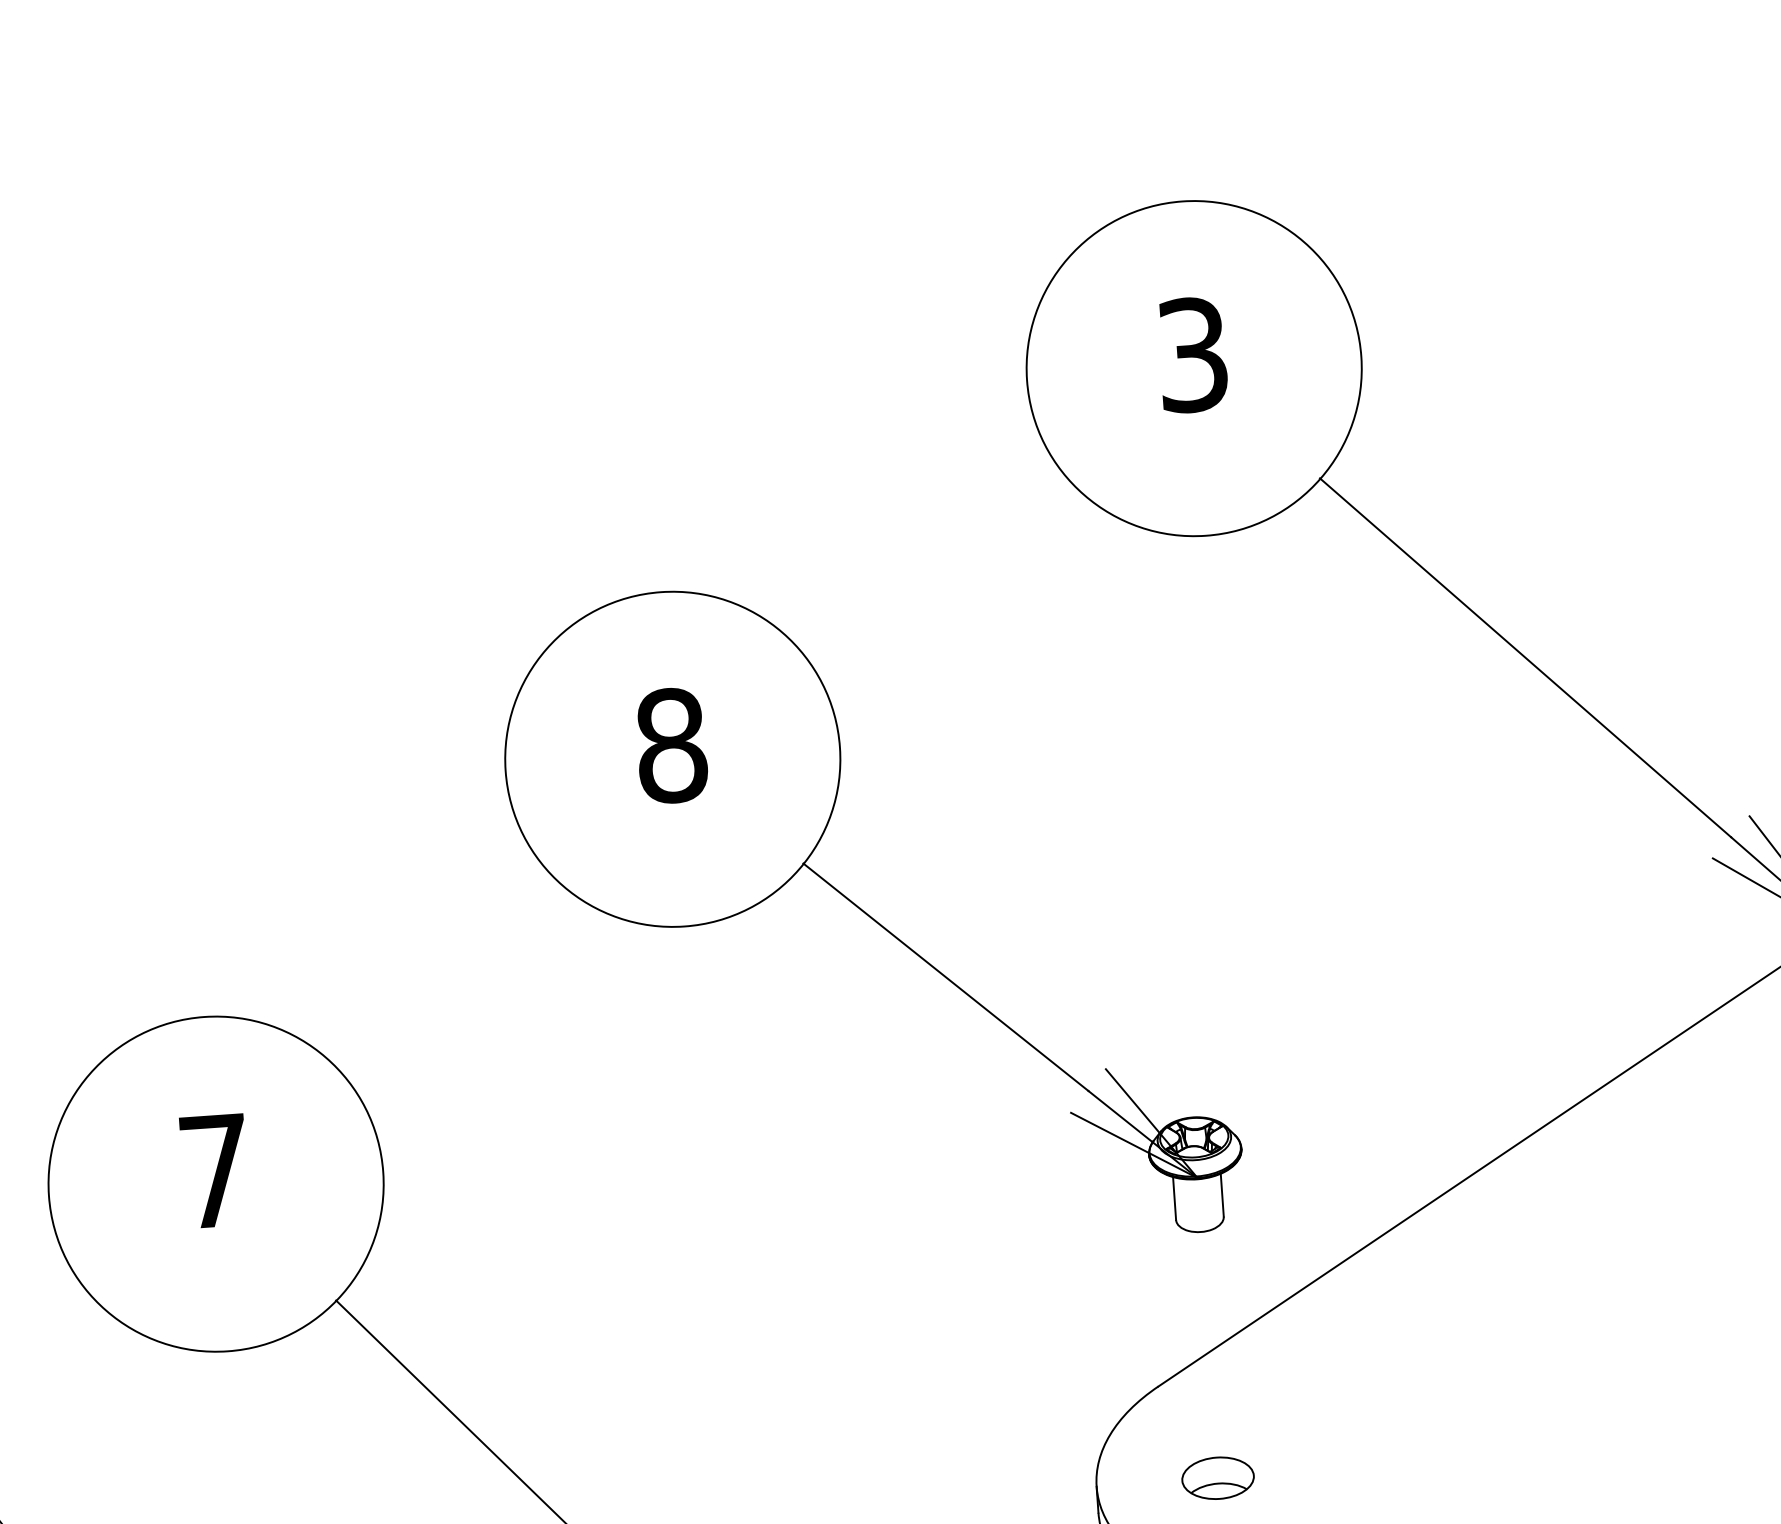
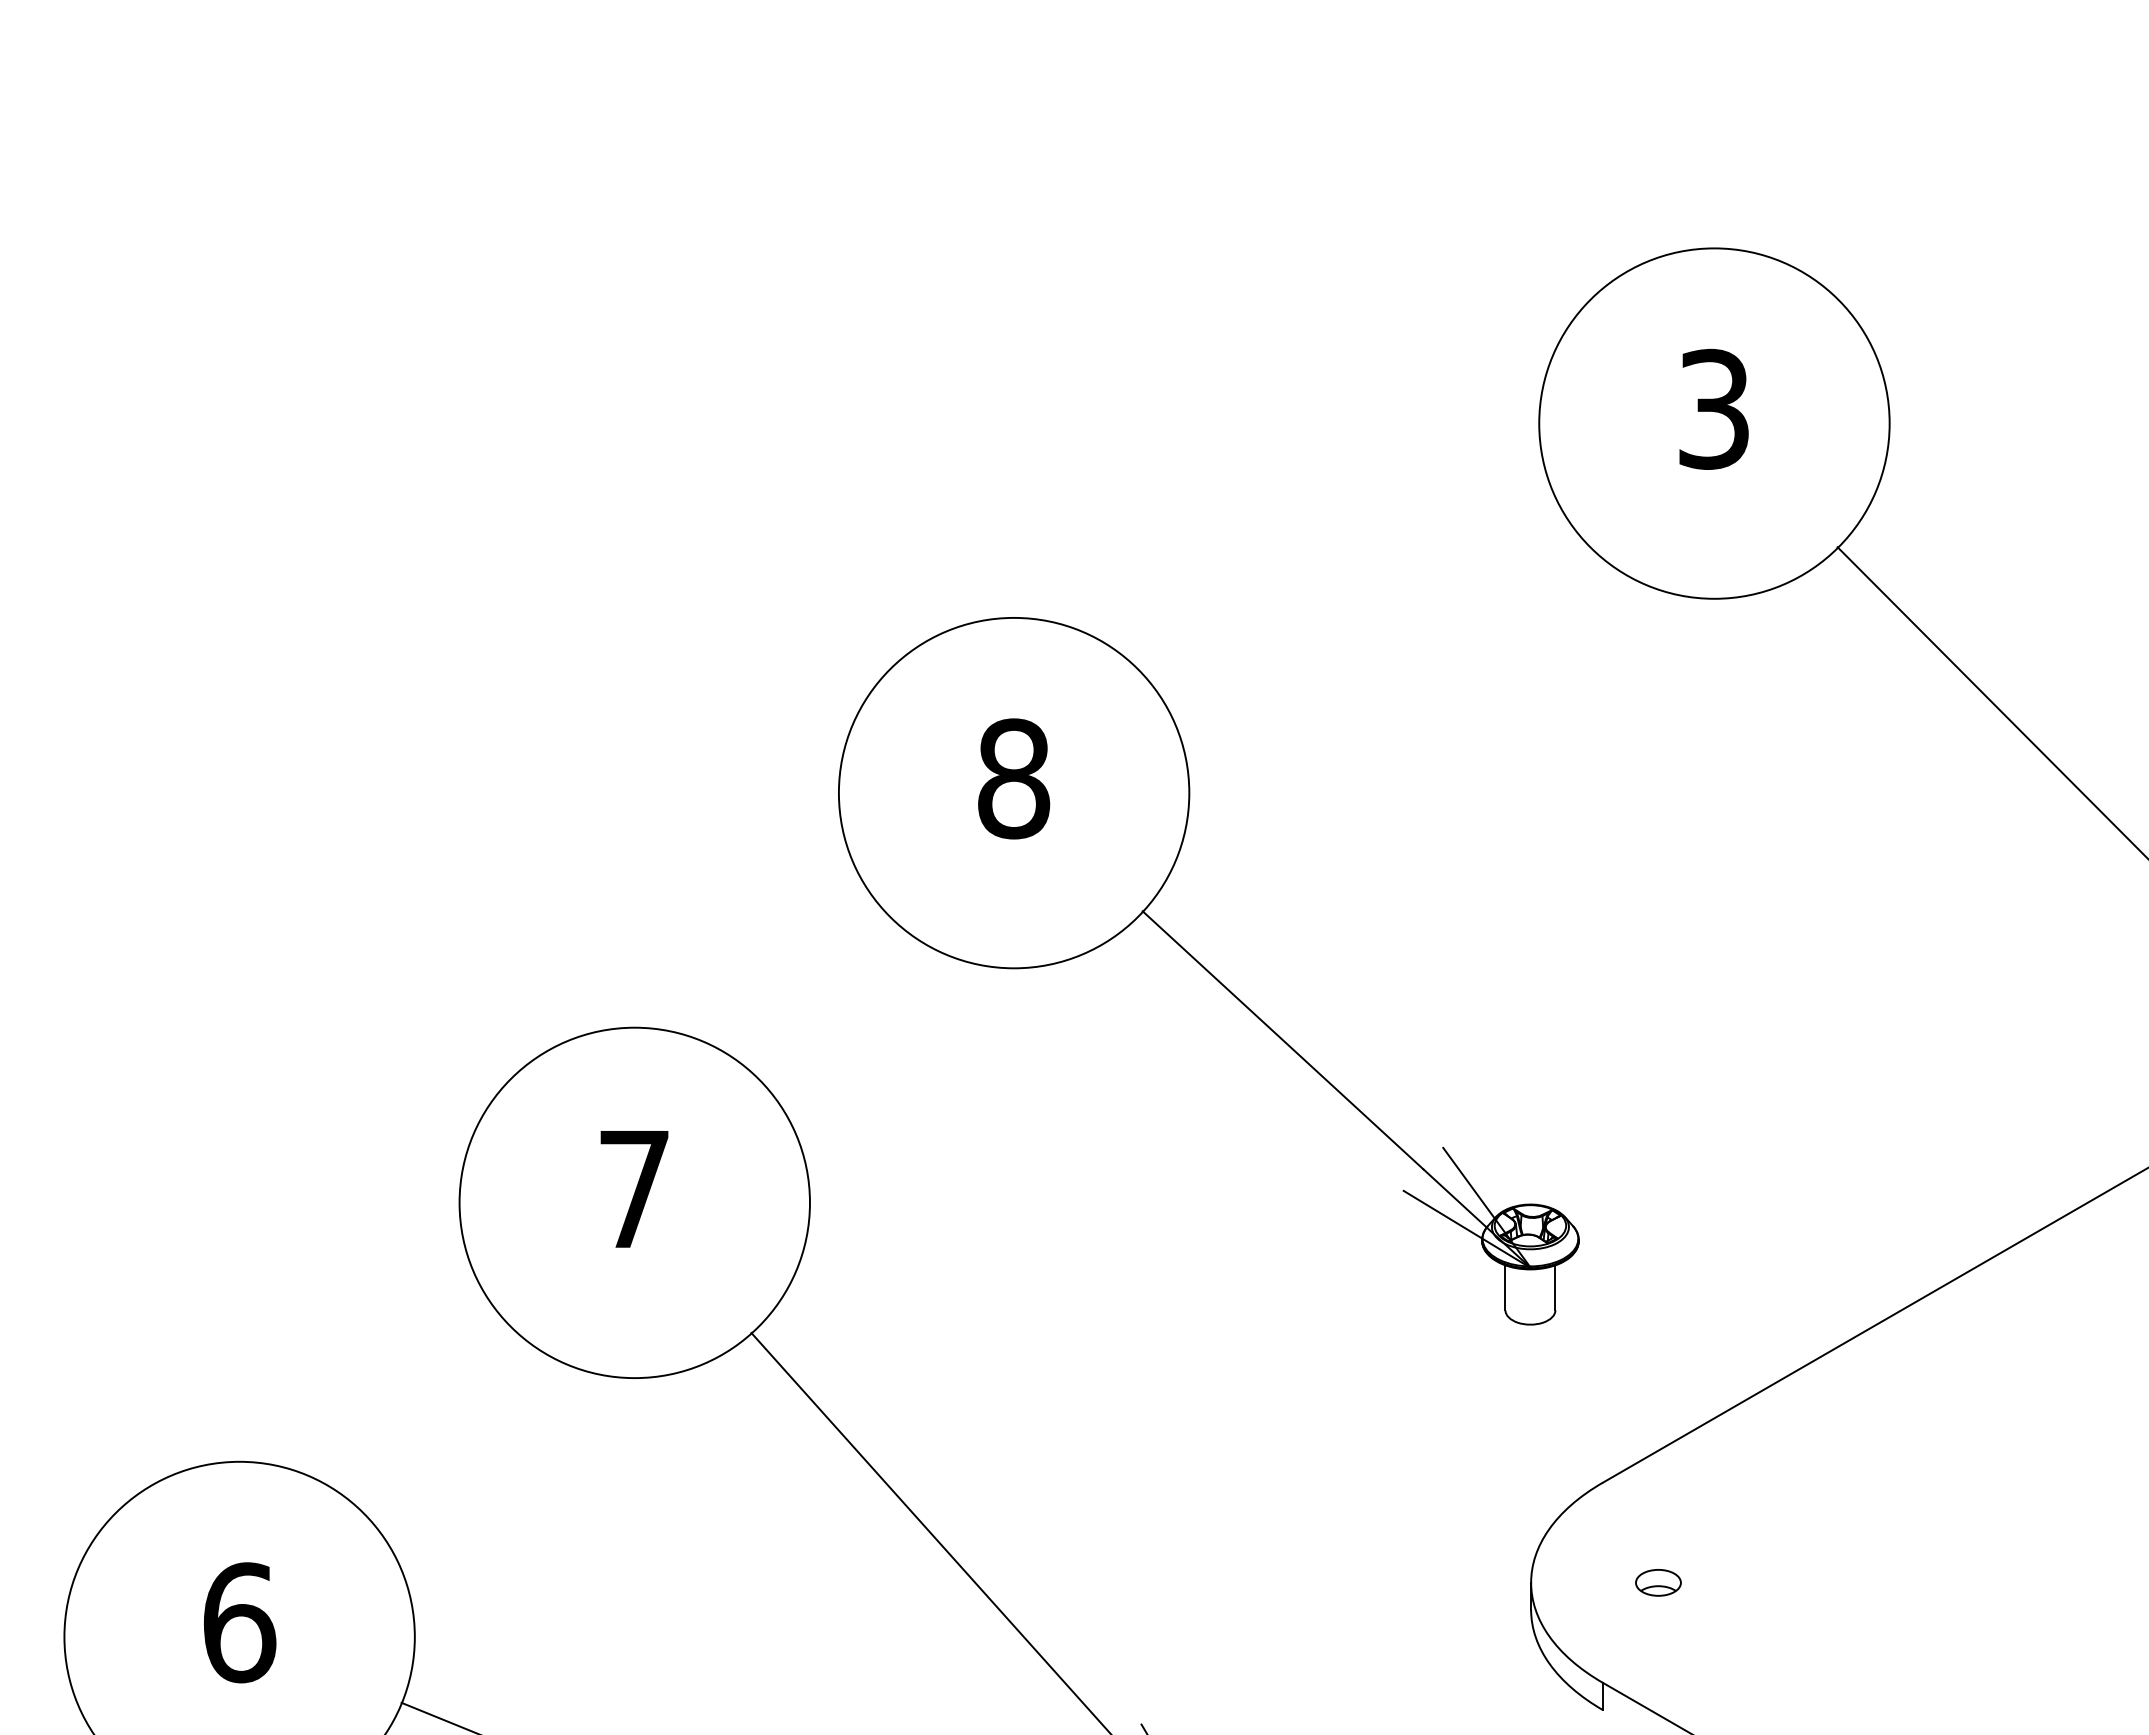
part: (870, 916) -> (1208, 971), moved
part: (1218, 1478) -> (1658, 1582), size x0.6

